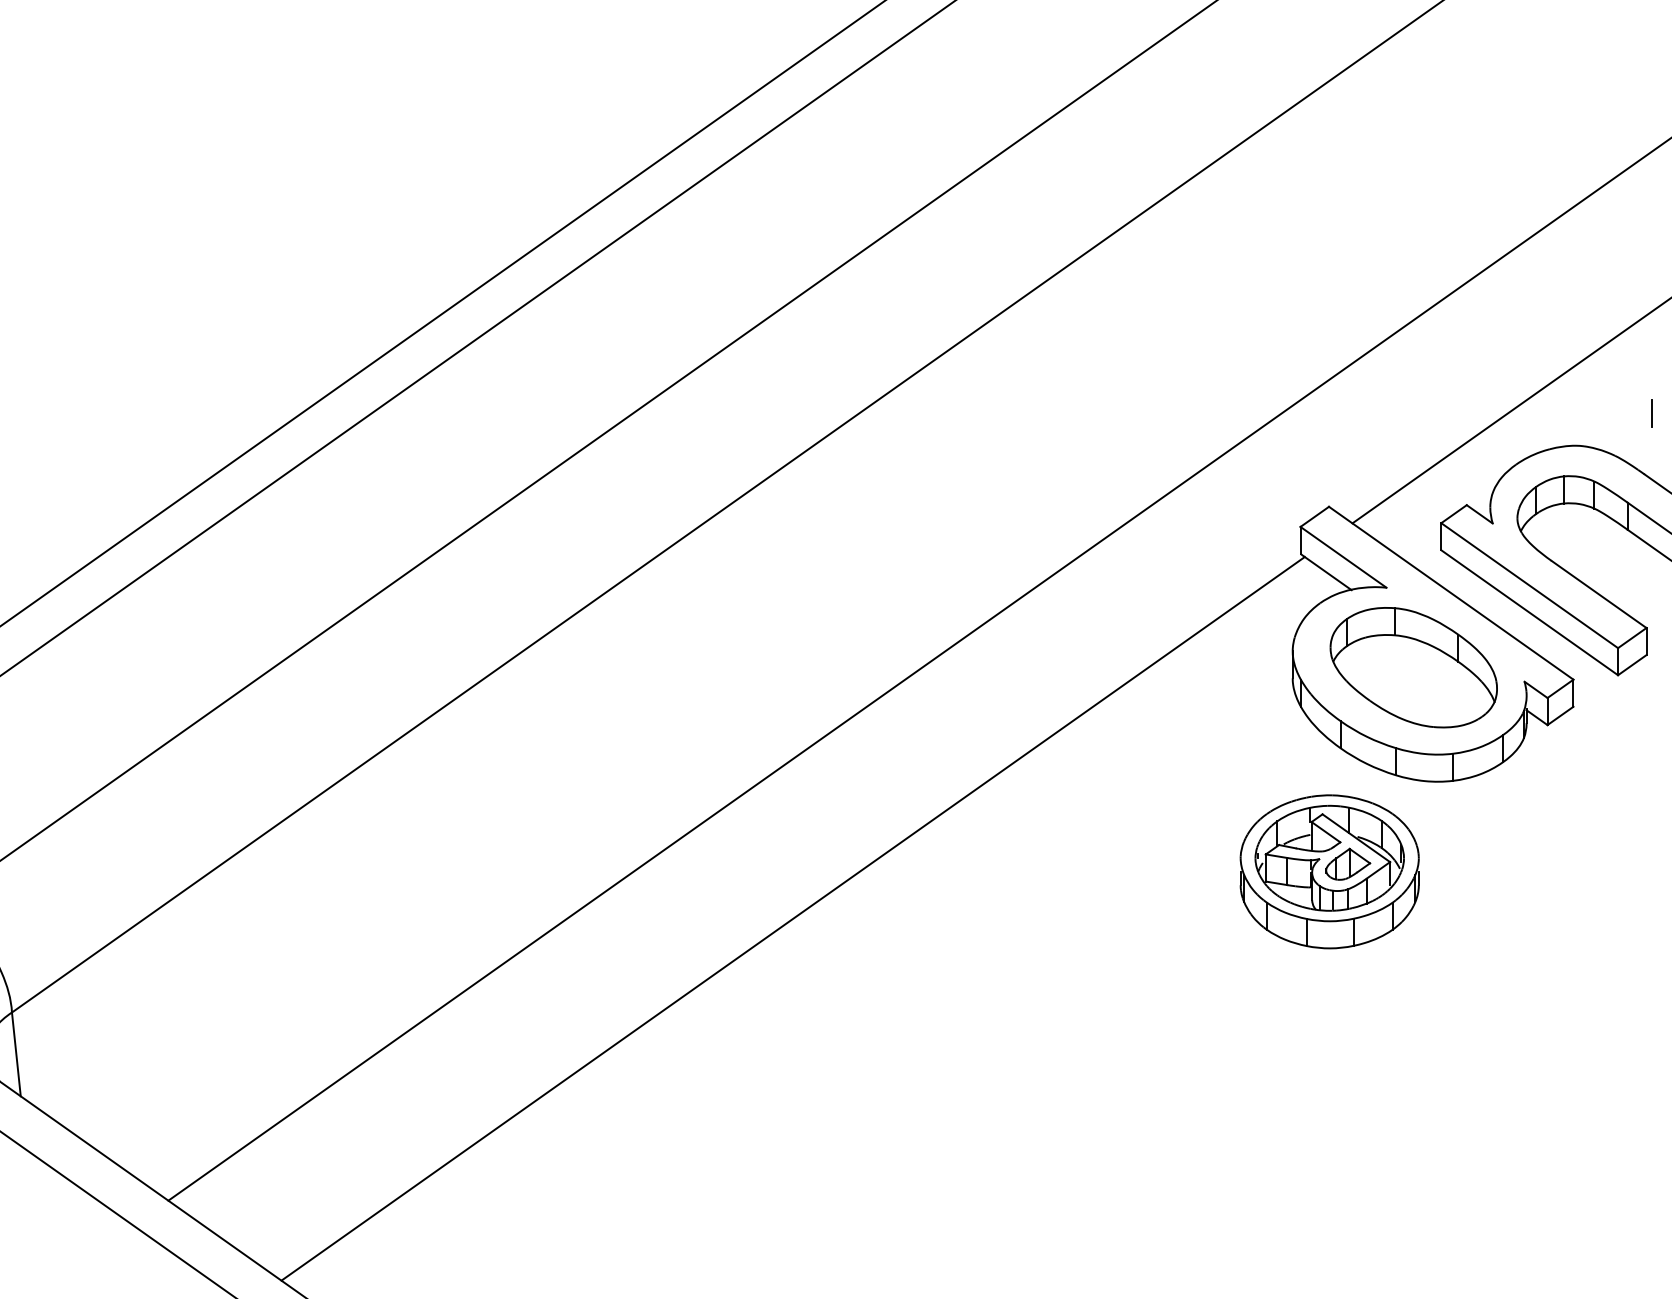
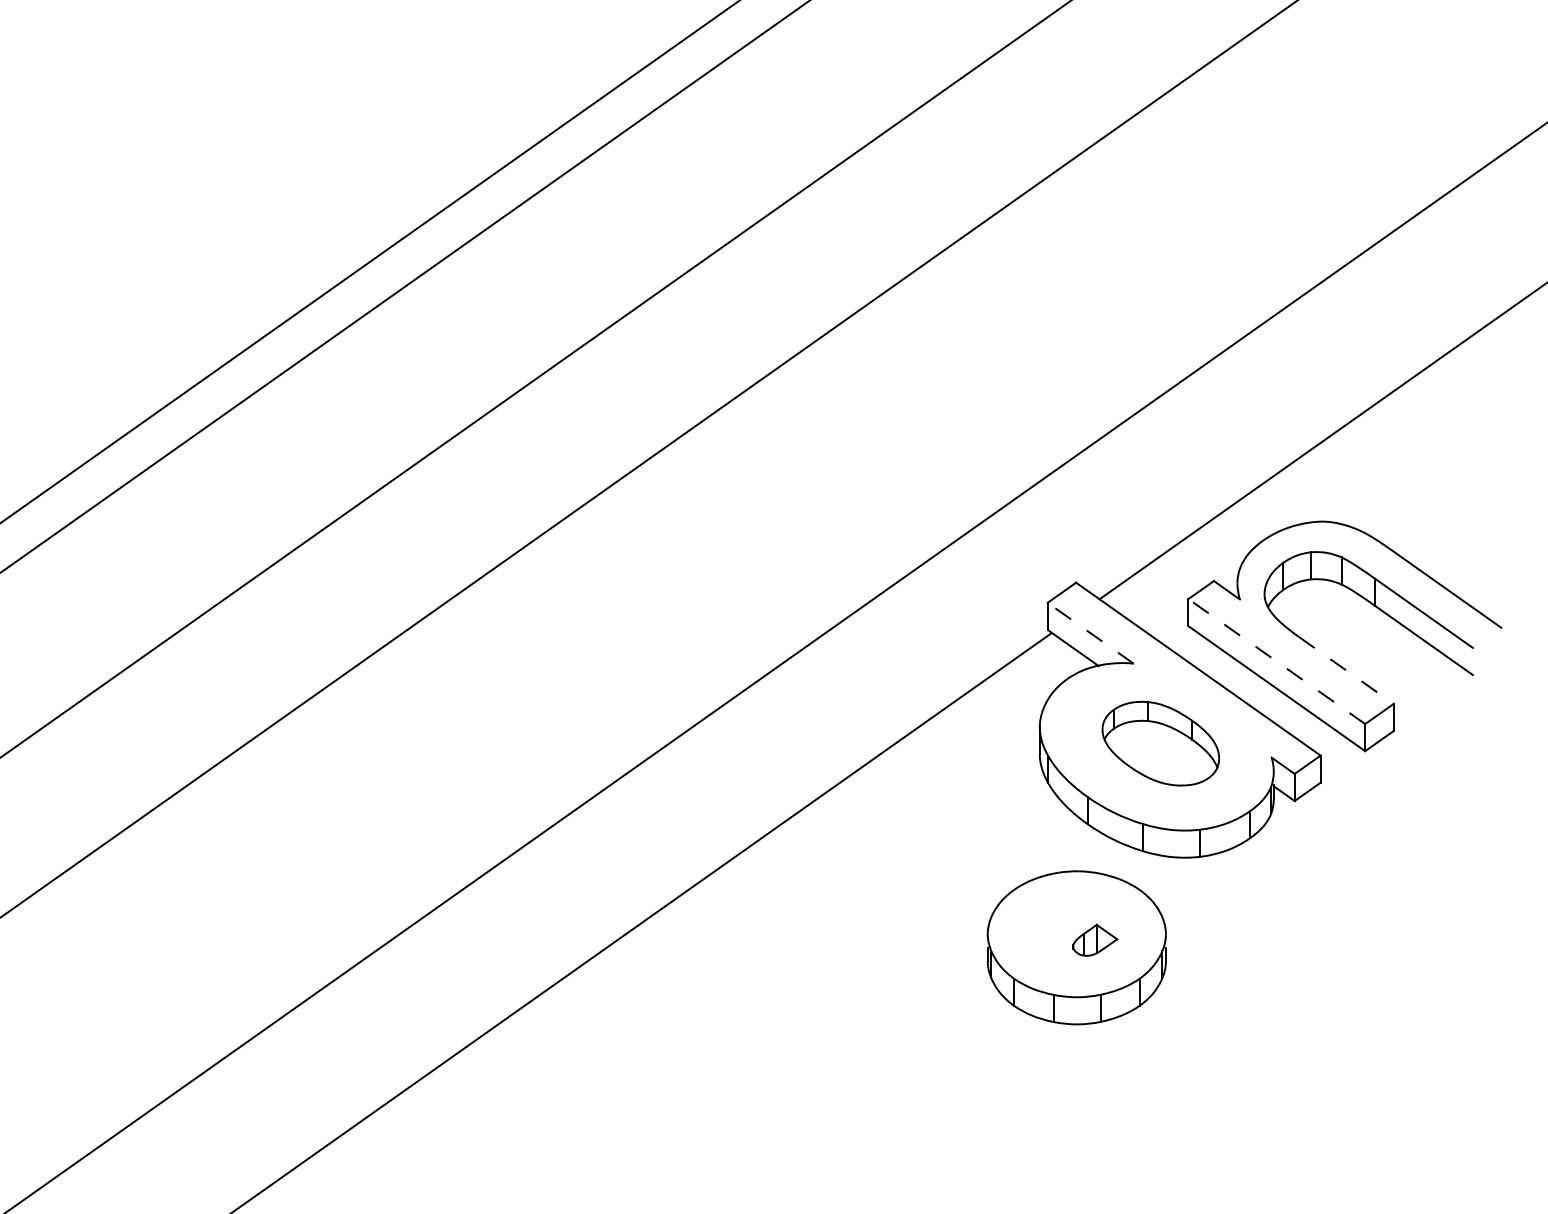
line: (1651, 413) -> (1398, 489), removed
line: (1343, 557) -> (1090, 633), solid -> dashed
line: (1529, 585) -> (1276, 661), solid -> dashed
line: (1599, 594) -> (1346, 670), solid -> dashed
part: (1413, 667) -> (1160, 743), size x0.7
part: (1329, 857) -> (1076, 933), removed

